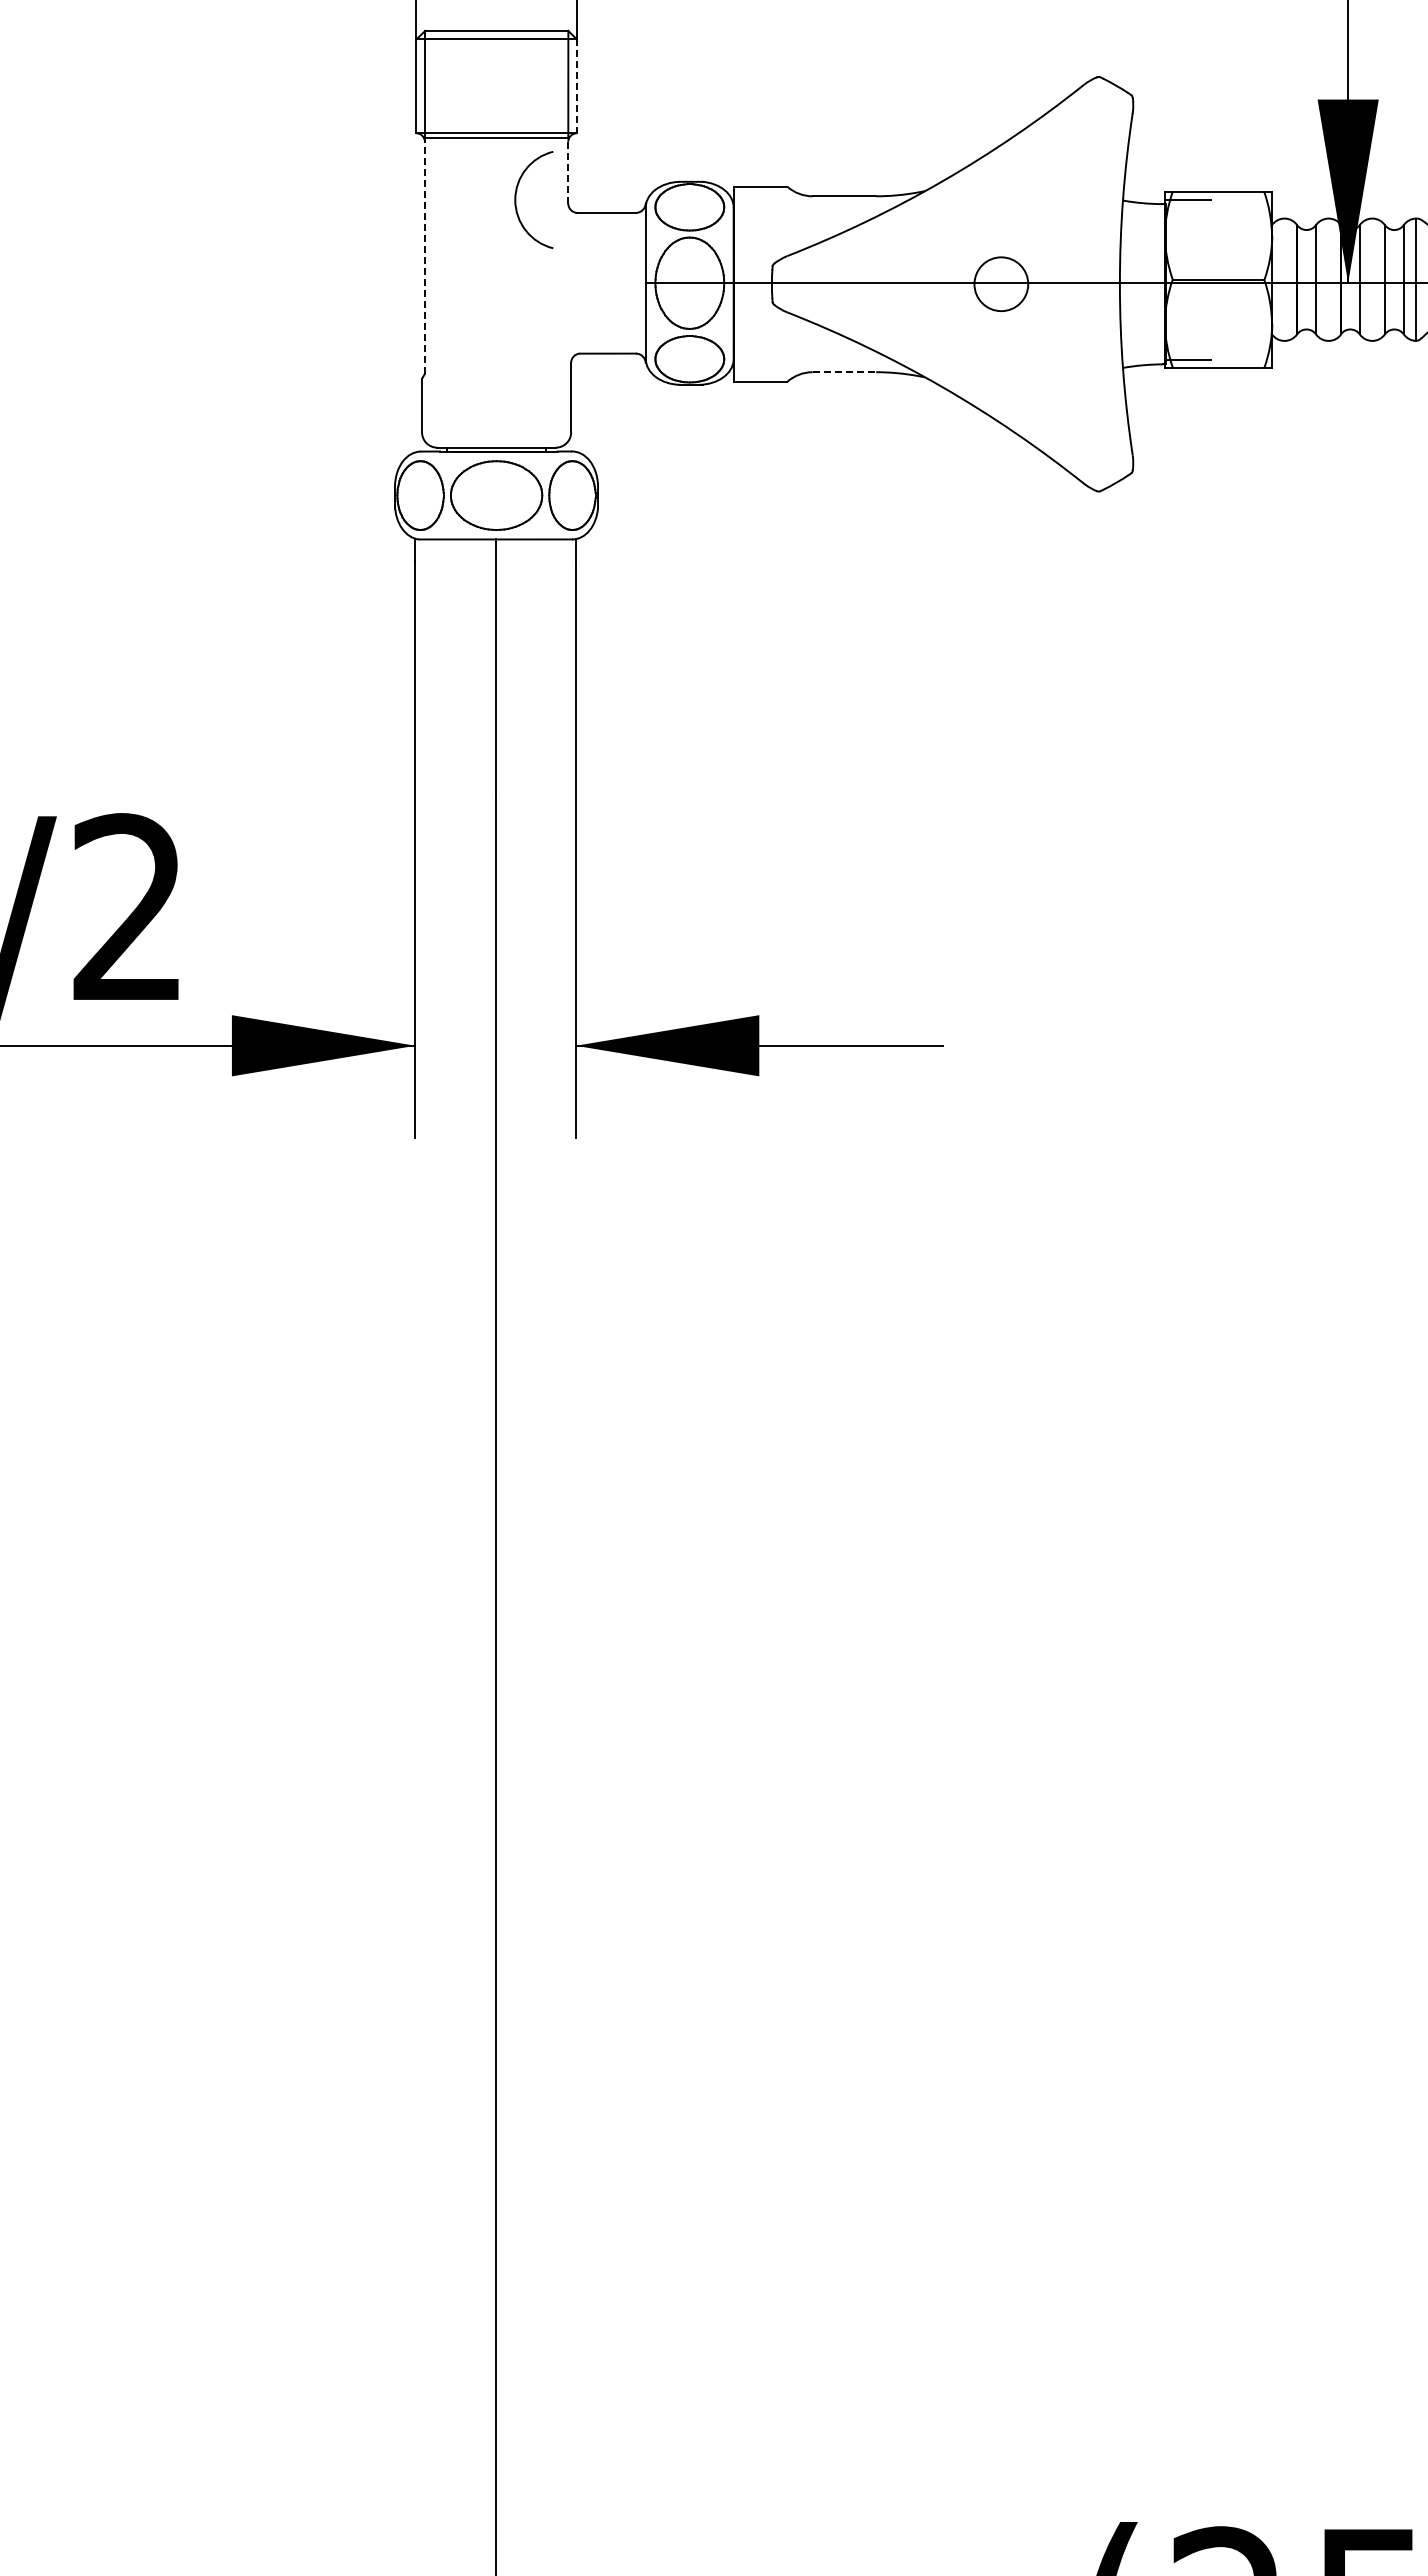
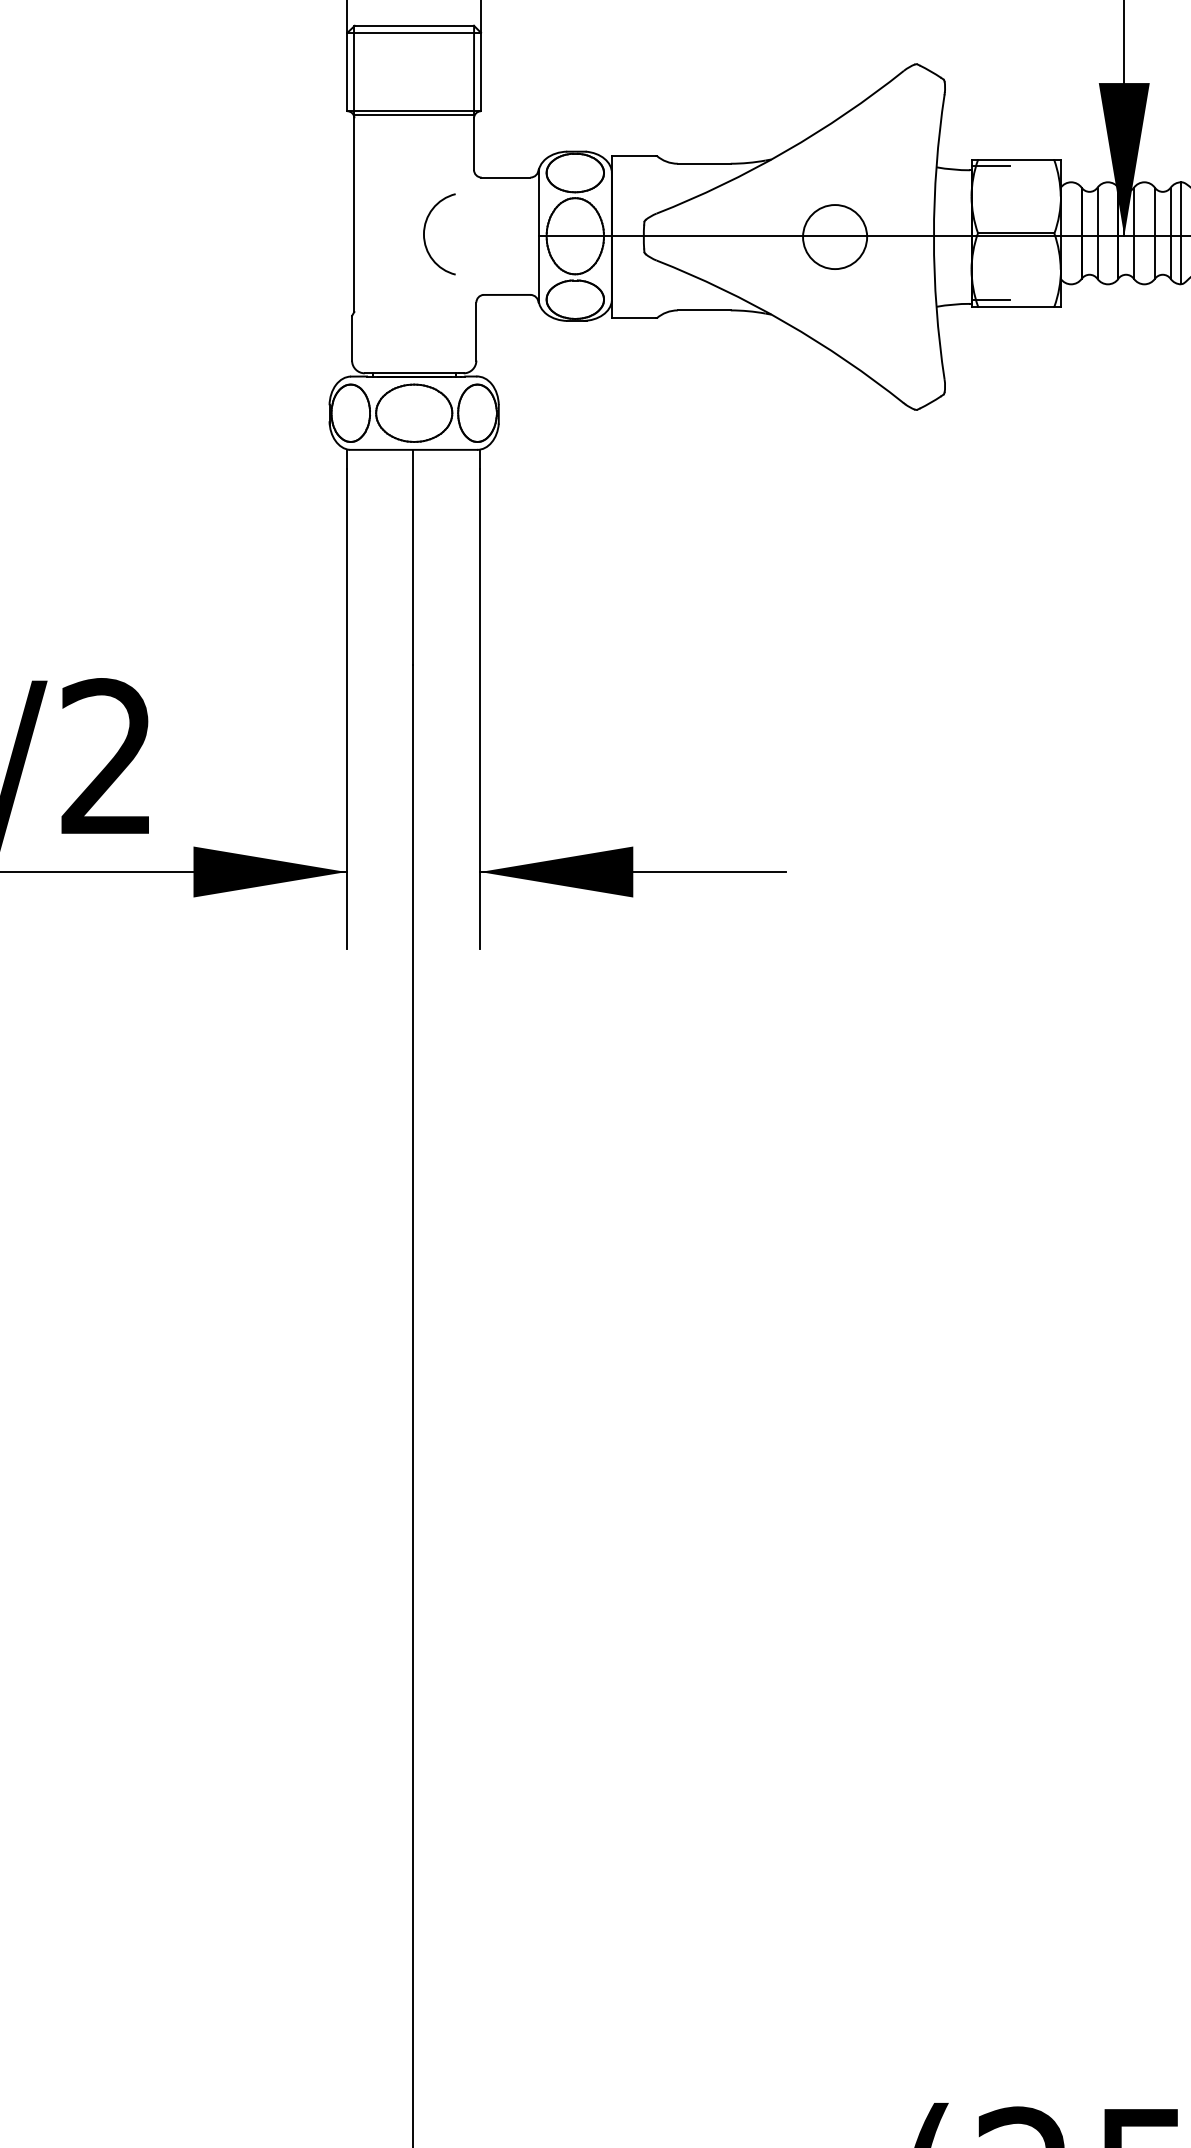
line: (576, 86) -> (480, 72), dashed -> solid
line: (568, 172) -> (474, 143), dashed -> solid
arc: (516, 199) -> (424, 233), moved
line: (424, 257) -> (354, 214), dashed -> solid
circle: (1000, 283) -> (834, 236), size x1.43
line: (844, 372) -> (704, 310), dashed -> solid

